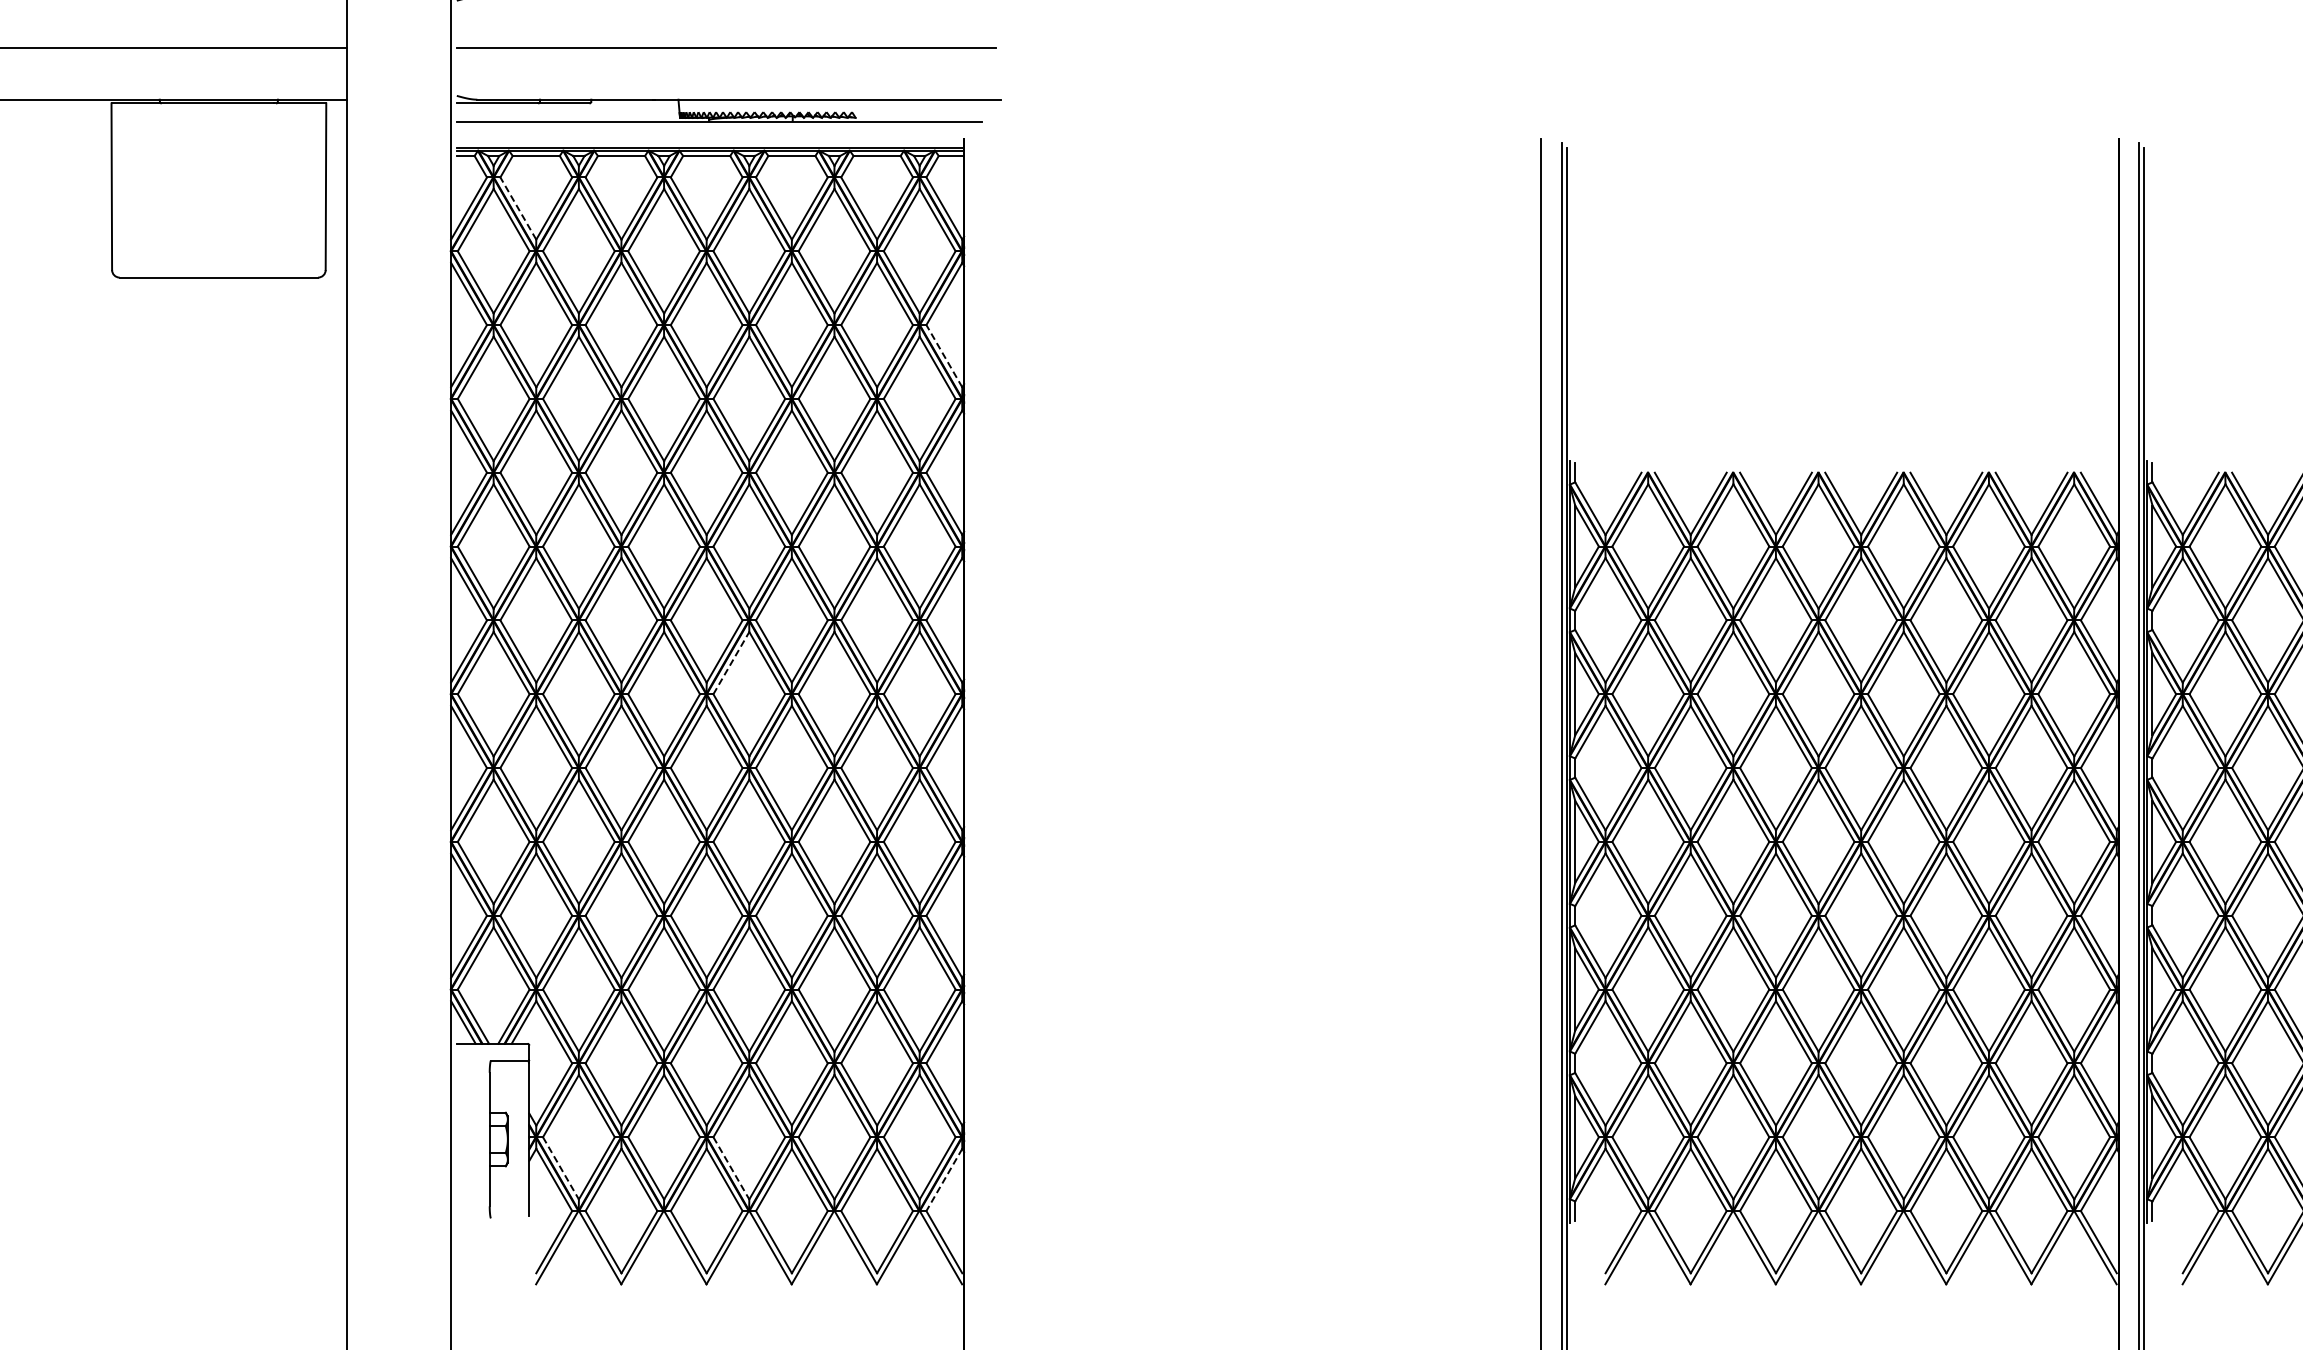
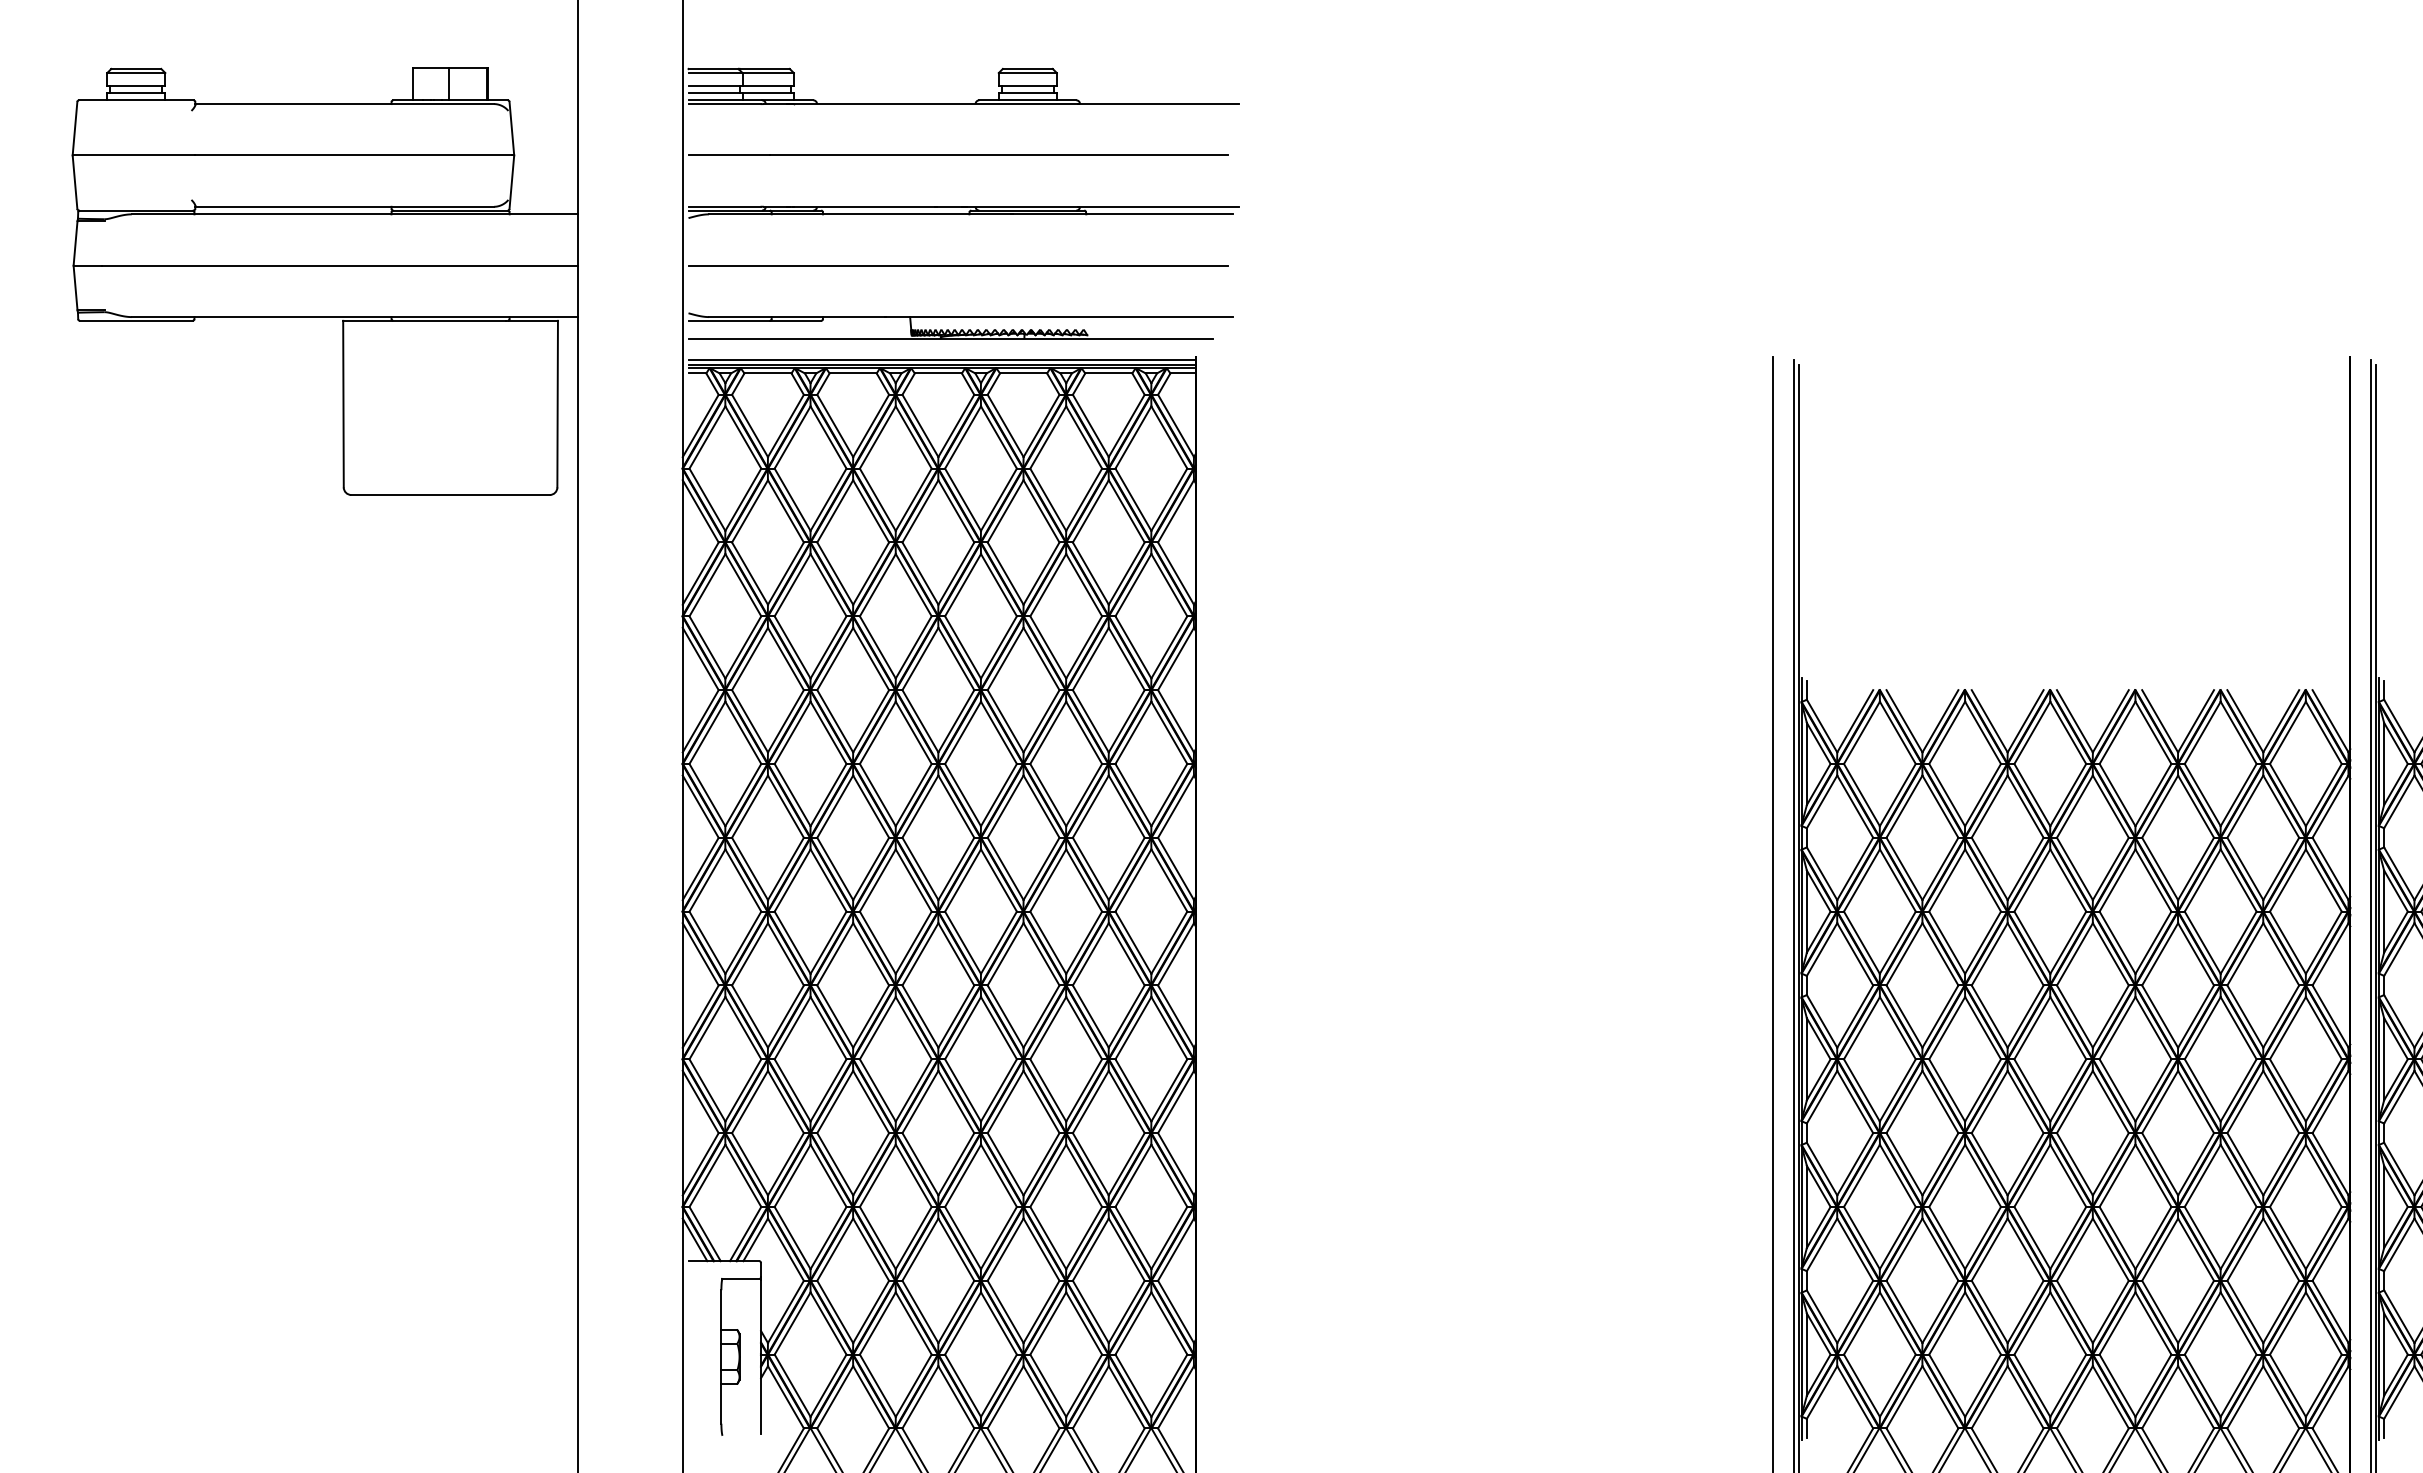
line: (709, 143) -> (941, 360), added
line: (518, 208) -> (750, 425), dashed -> solid
line: (944, 356) -> (1176, 573), dashed -> solid
line: (731, 663) -> (963, 880), dashed -> solid
line: (560, 1168) -> (792, 1385), dashed -> solid
line: (731, 1168) -> (963, 1385), dashed -> solid
line: (944, 1180) -> (1176, 1397), dashed -> solid

